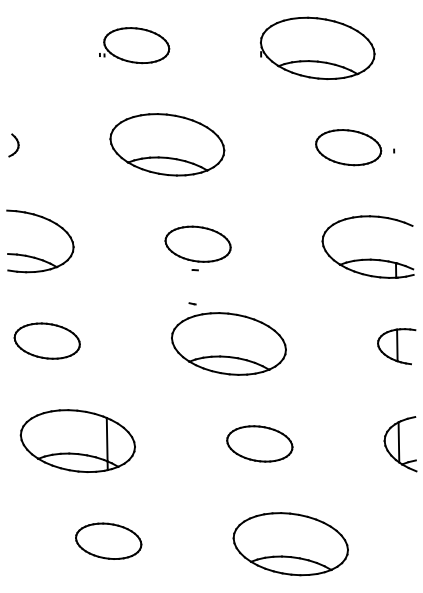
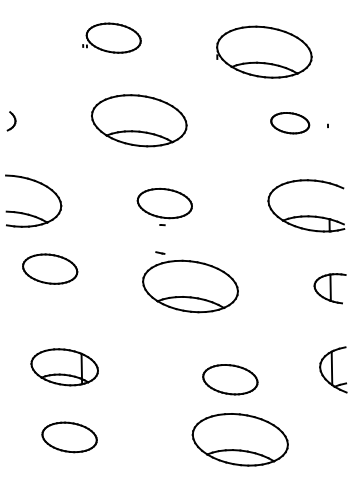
part: (317, 48) -> (264, 52), moved
part: (348, 147) -> (290, 123), size x0.7
part: (192, 303) -> (160, 252), size x1.6
part: (46, 340) -> (49, 268), moved
part: (77, 440) -> (64, 366), size x0.7
part: (259, 443) -> (230, 379), moved
part: (108, 540) -> (69, 436), moved
part: (290, 544) -> (240, 440), moved

